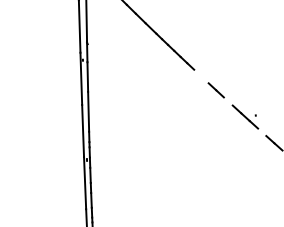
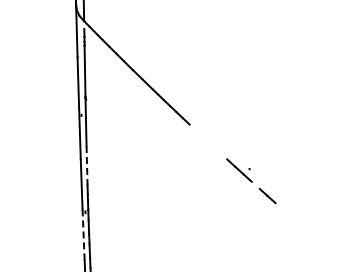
line: (215, 90) -> (210, 144), removed
line: (89, 111) -> (87, 165), solid -> dashed
line: (84, 183) -> (83, 235), solid -> dashed

